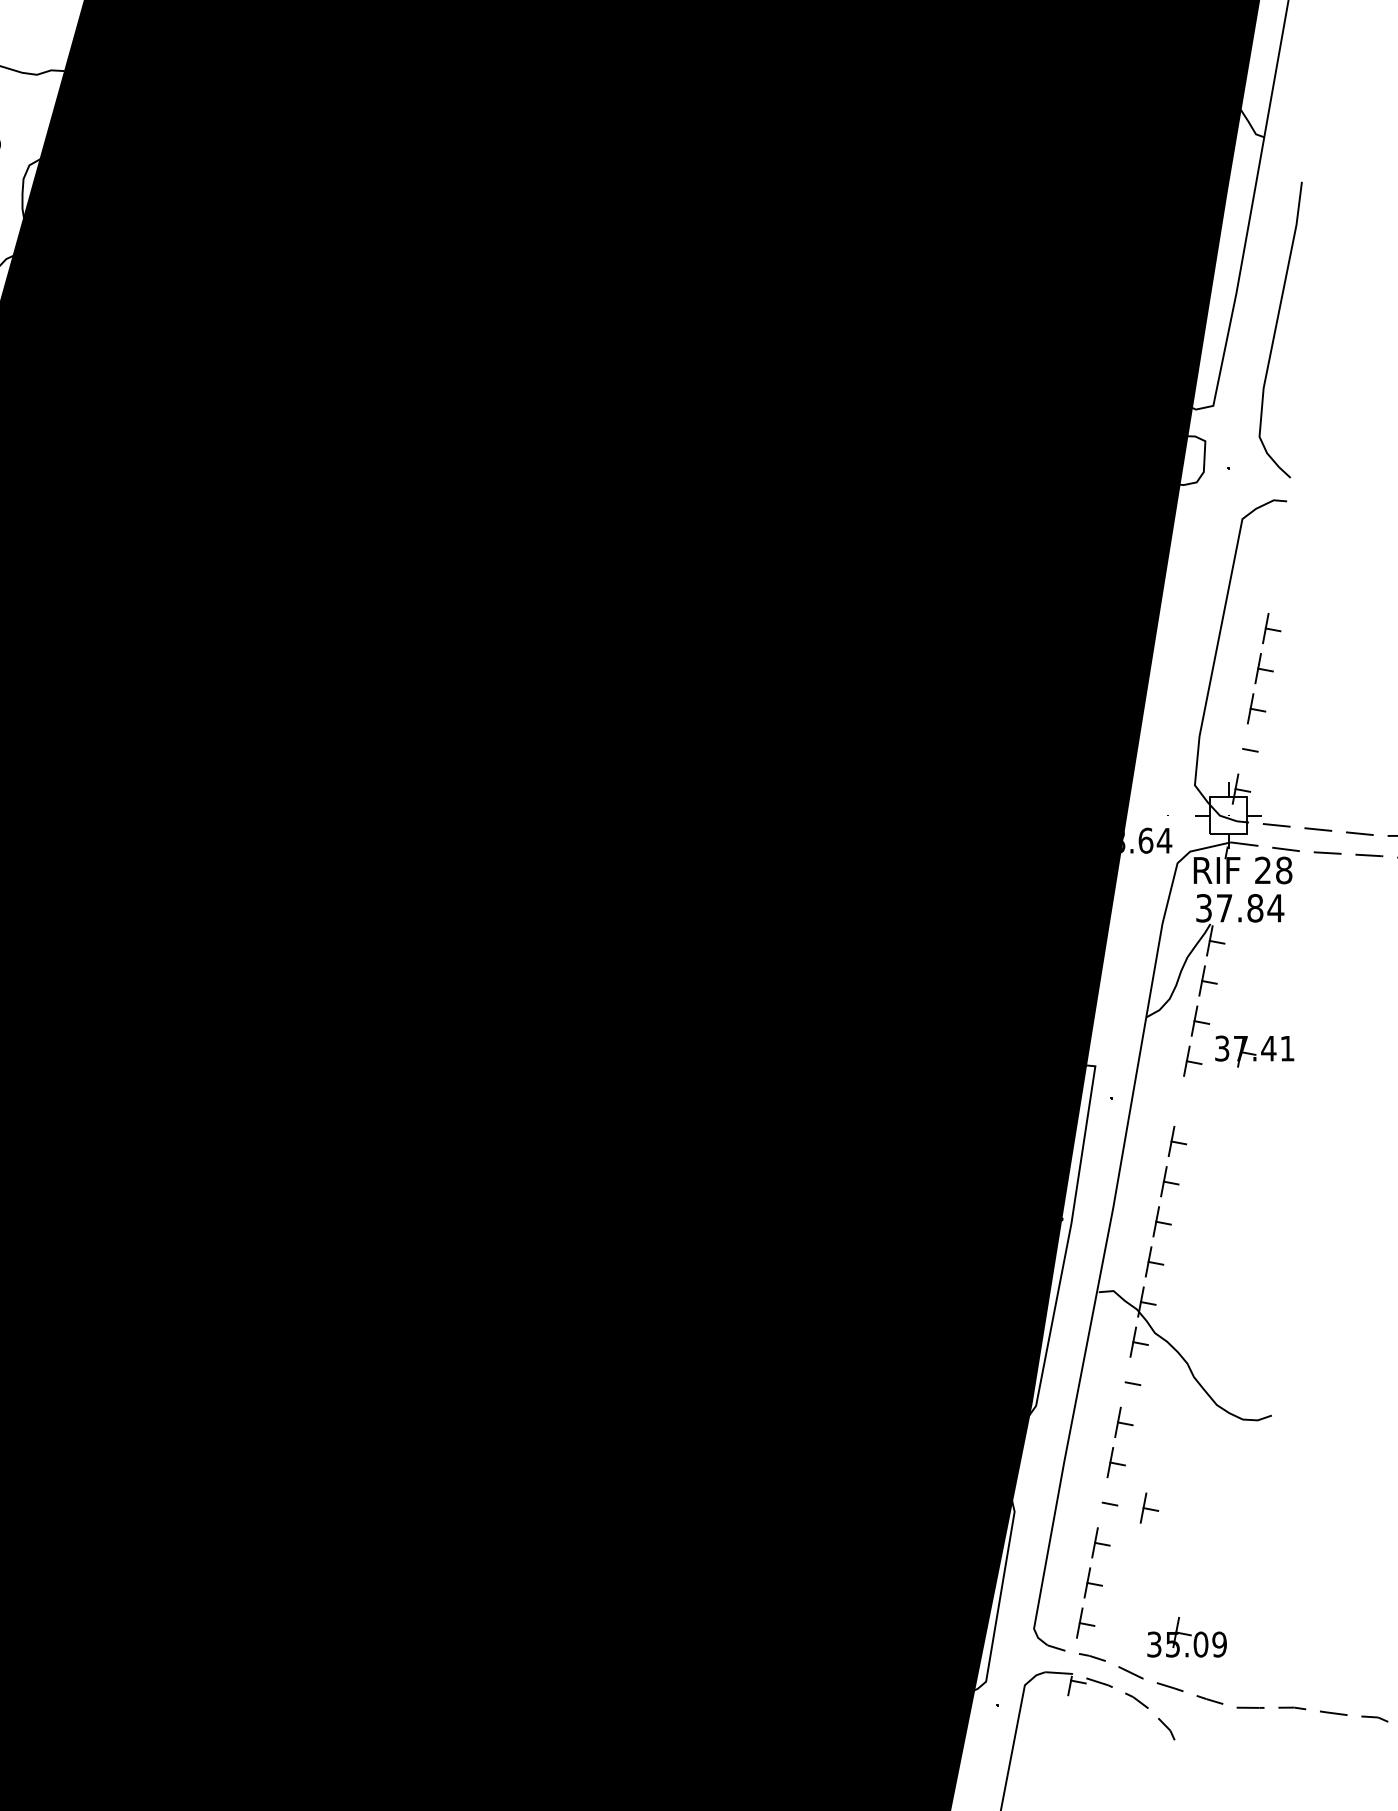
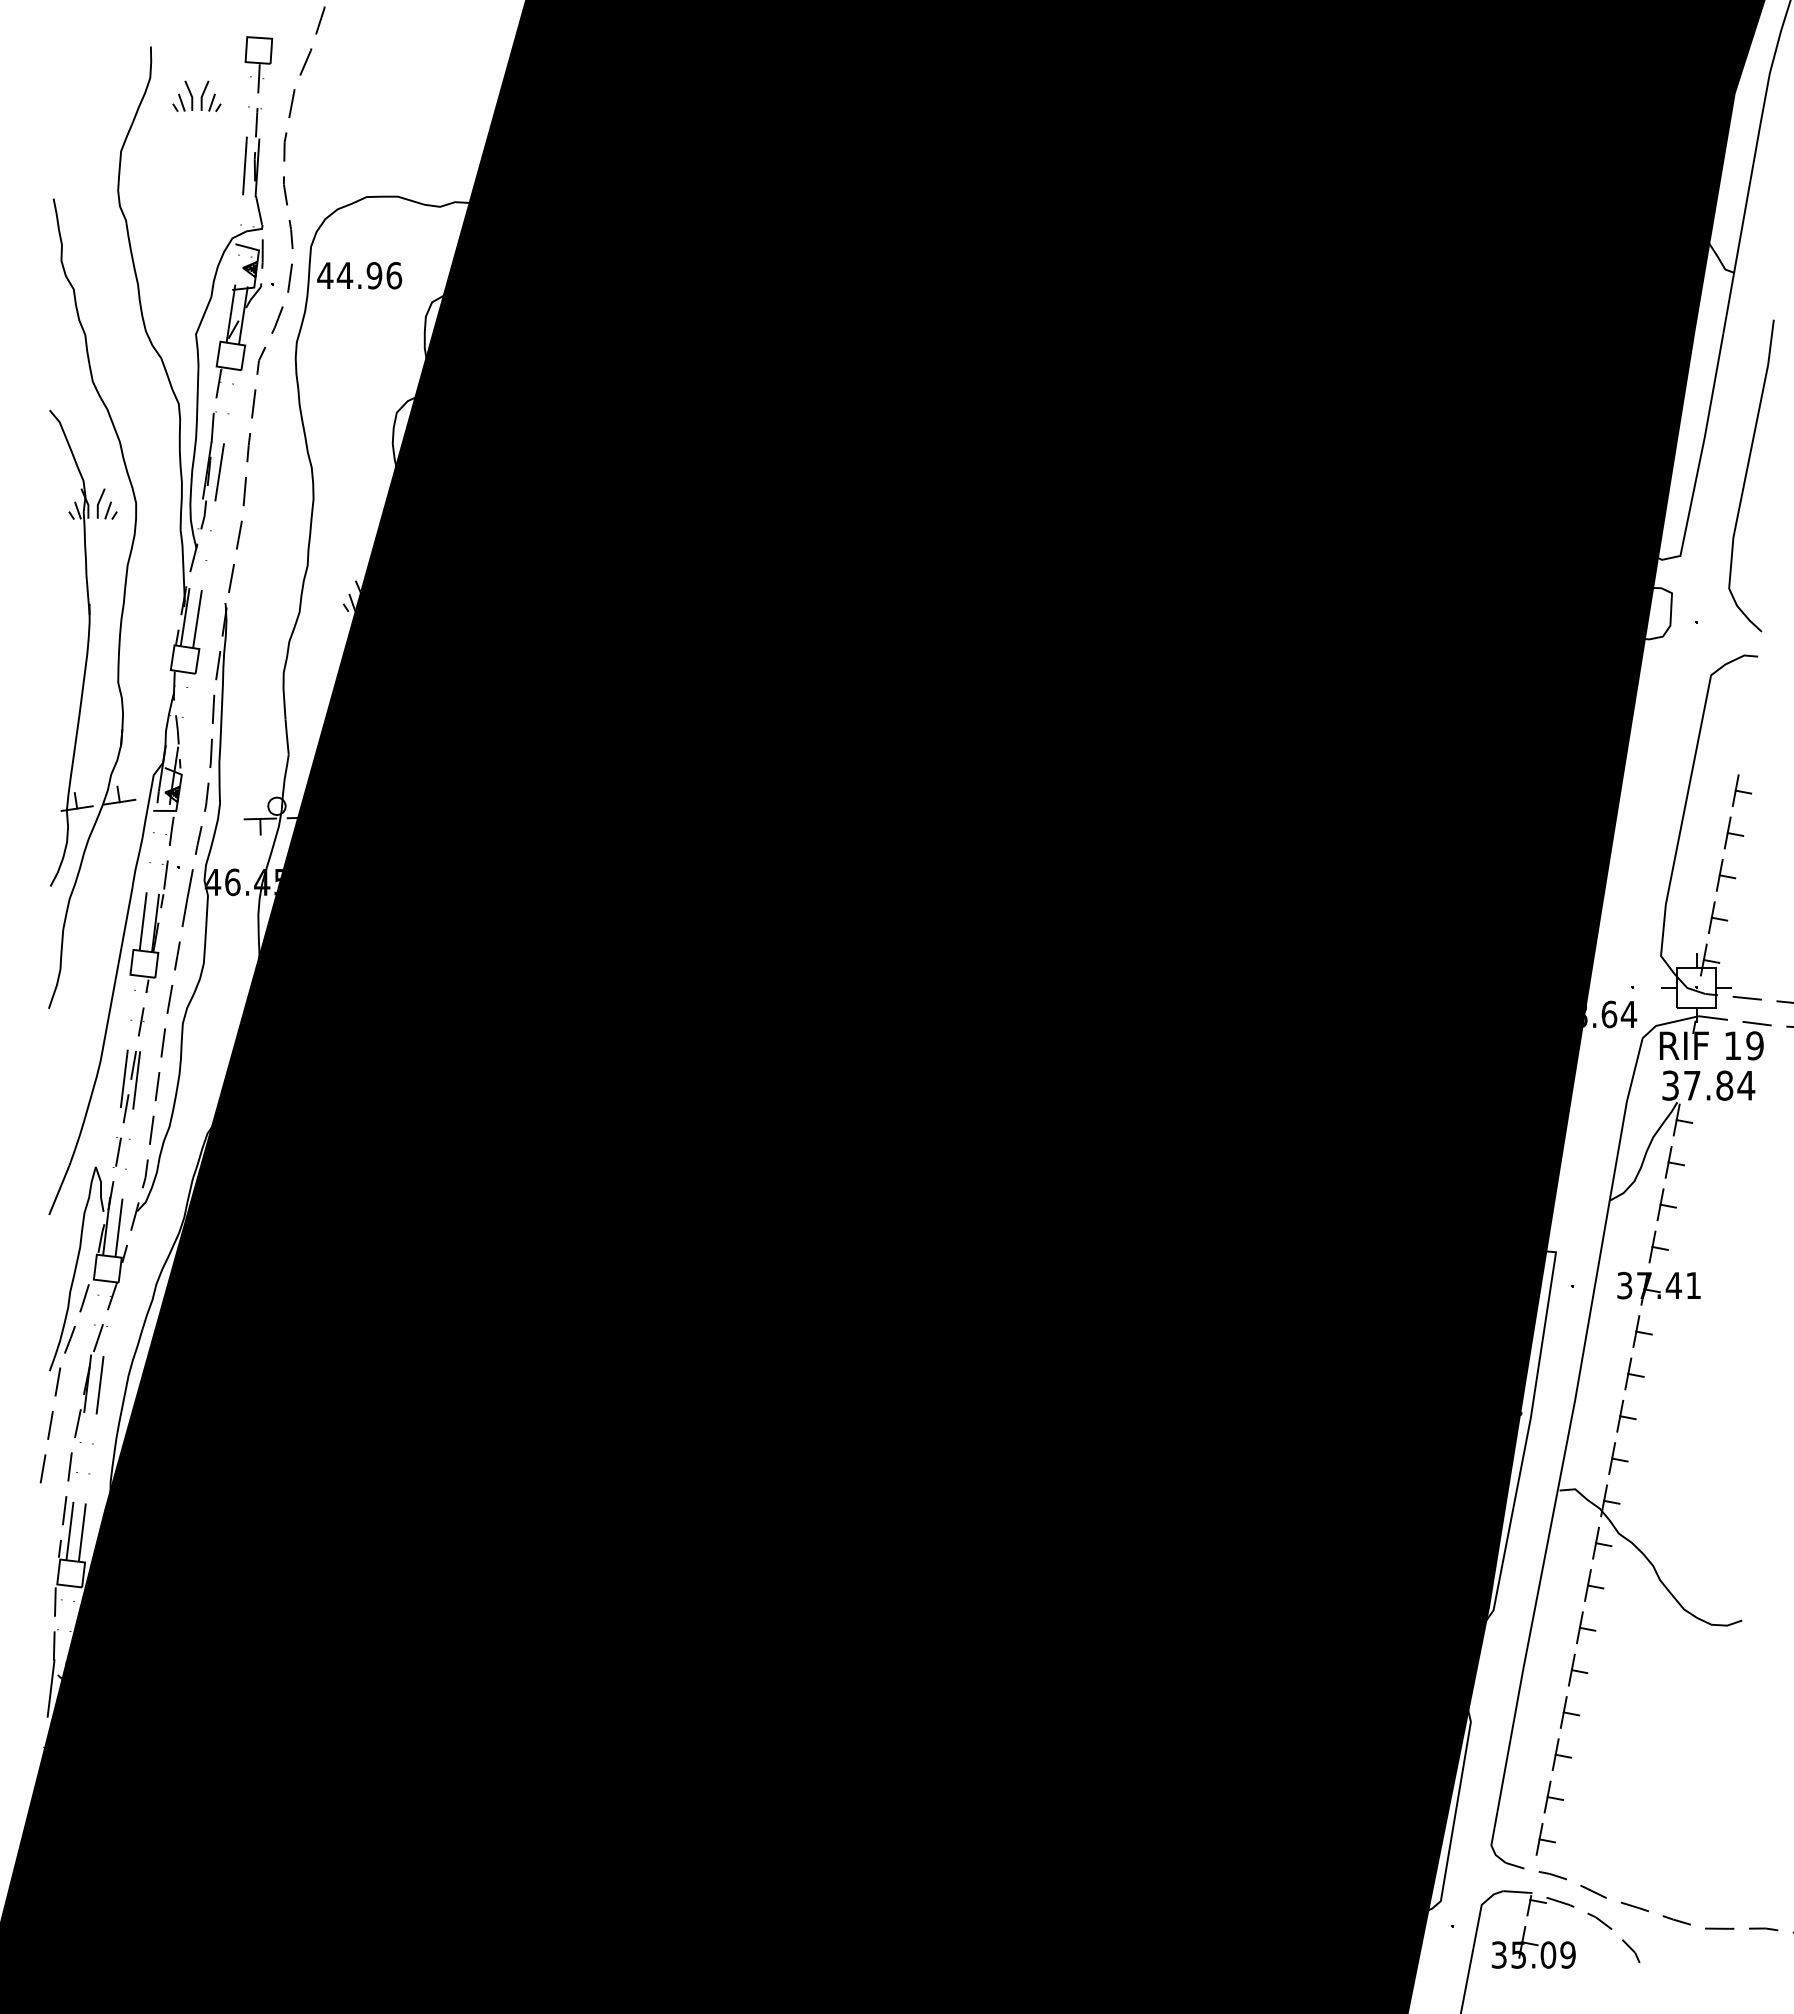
line: (1242, 748) -> (1711, 917), added
text: (1273, 870) -> (1743, 1045), 28 -> 19
part: (1254, 1051) -> (1658, 1288), moved
line: (1125, 1382) -> (1587, 1585), added
line: (1102, 1502) -> (1563, 1712), added
part: (1149, 1507) -> (1613, 1717), removed
part: (1186, 1637) -> (1533, 1947), moved

